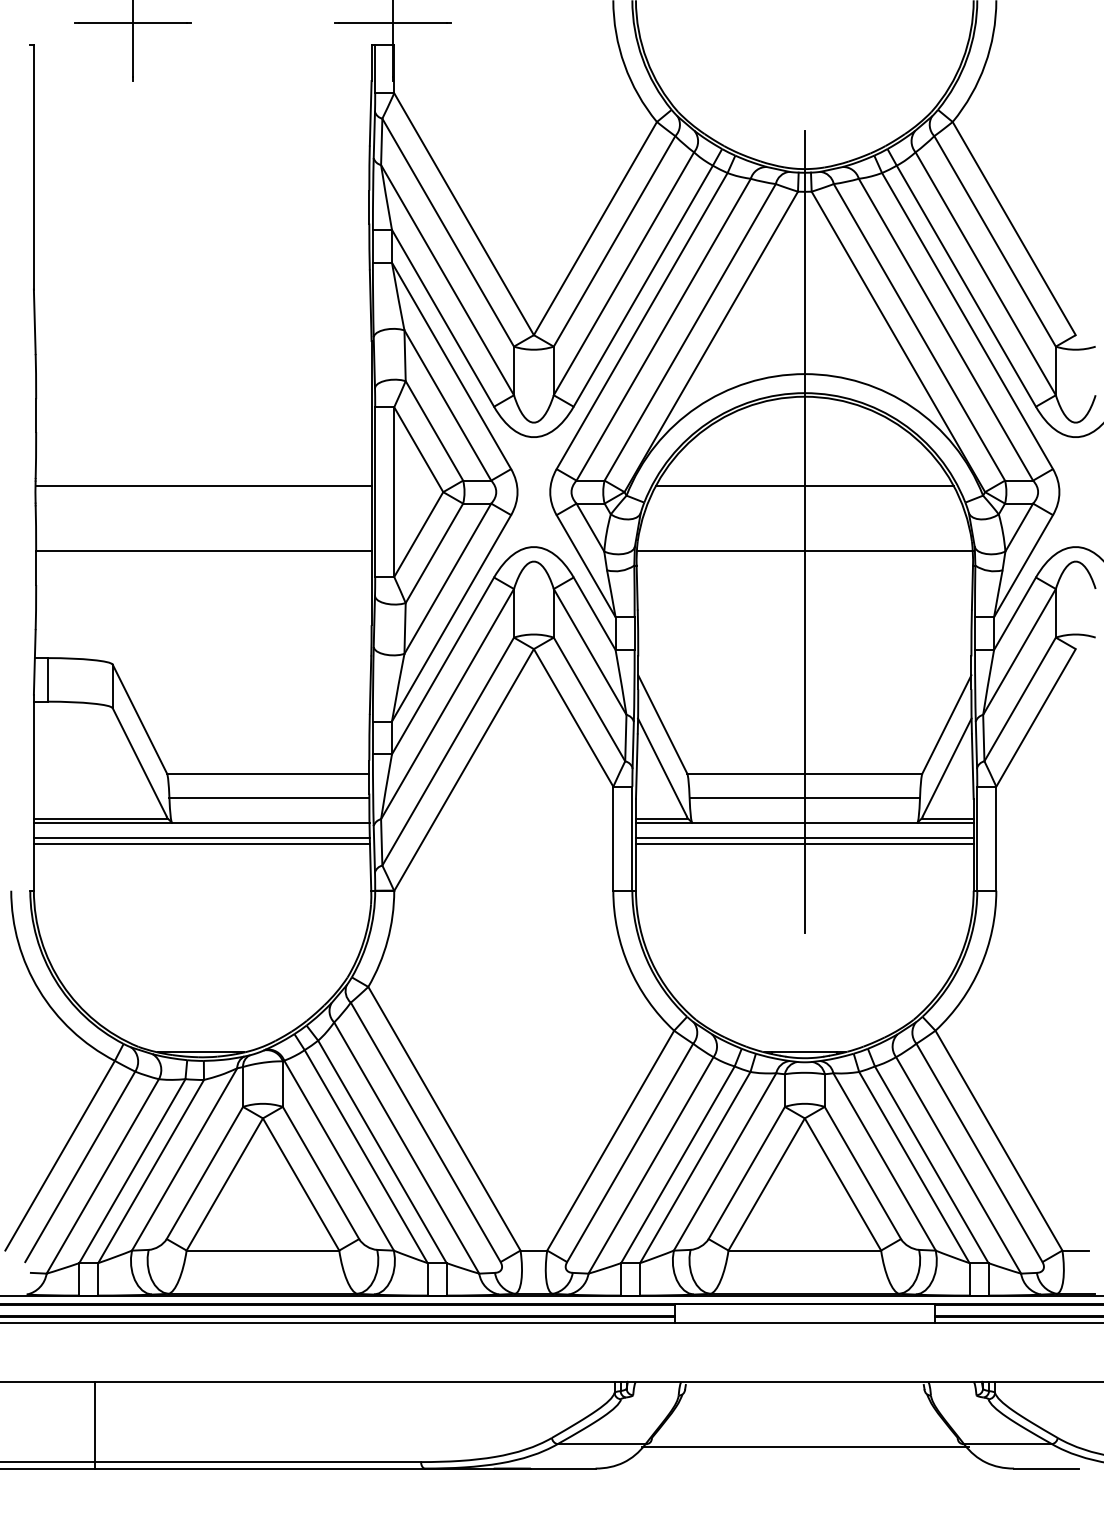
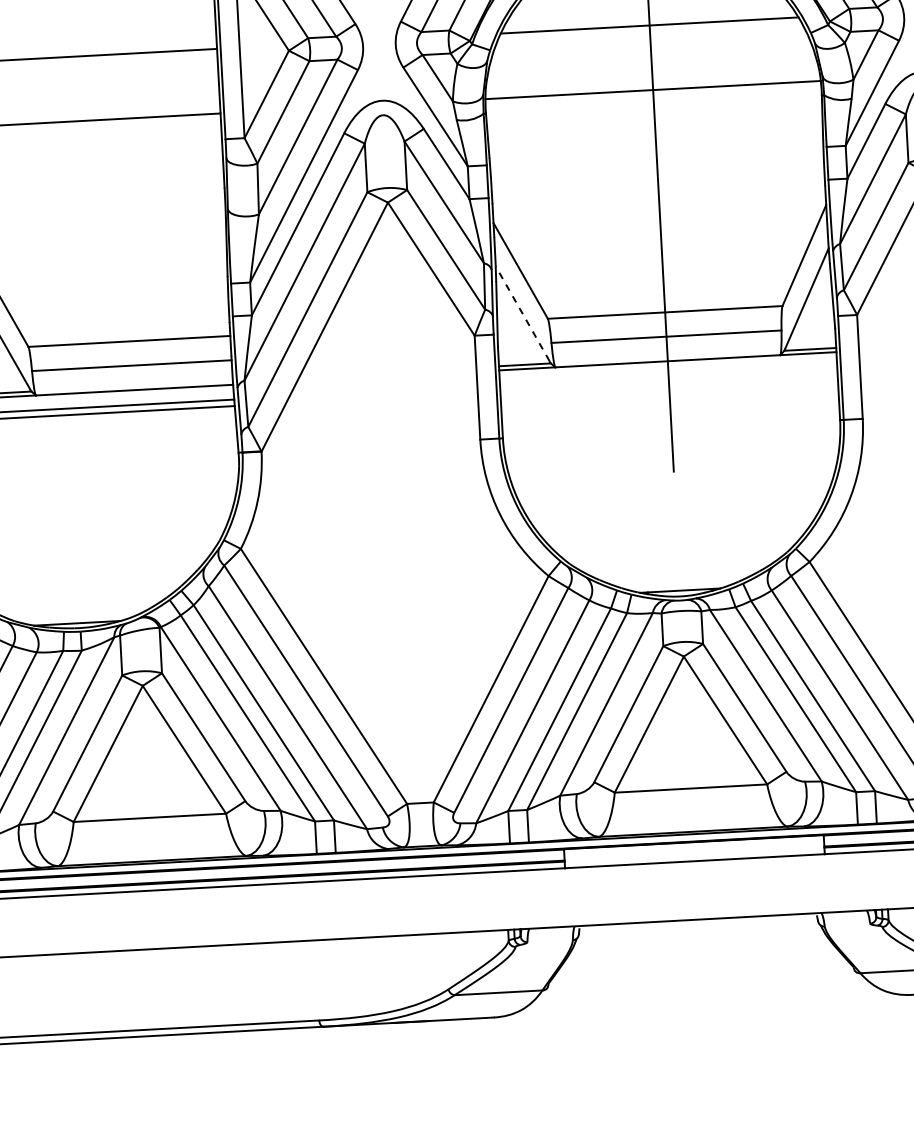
line: (662, 767) -> (522, 313), solid -> dashed
line: (804, 837) -> (668, 376), removed
line: (804, 844) -> (668, 383), removed
line: (805, 1446) -> (702, 984), removed

